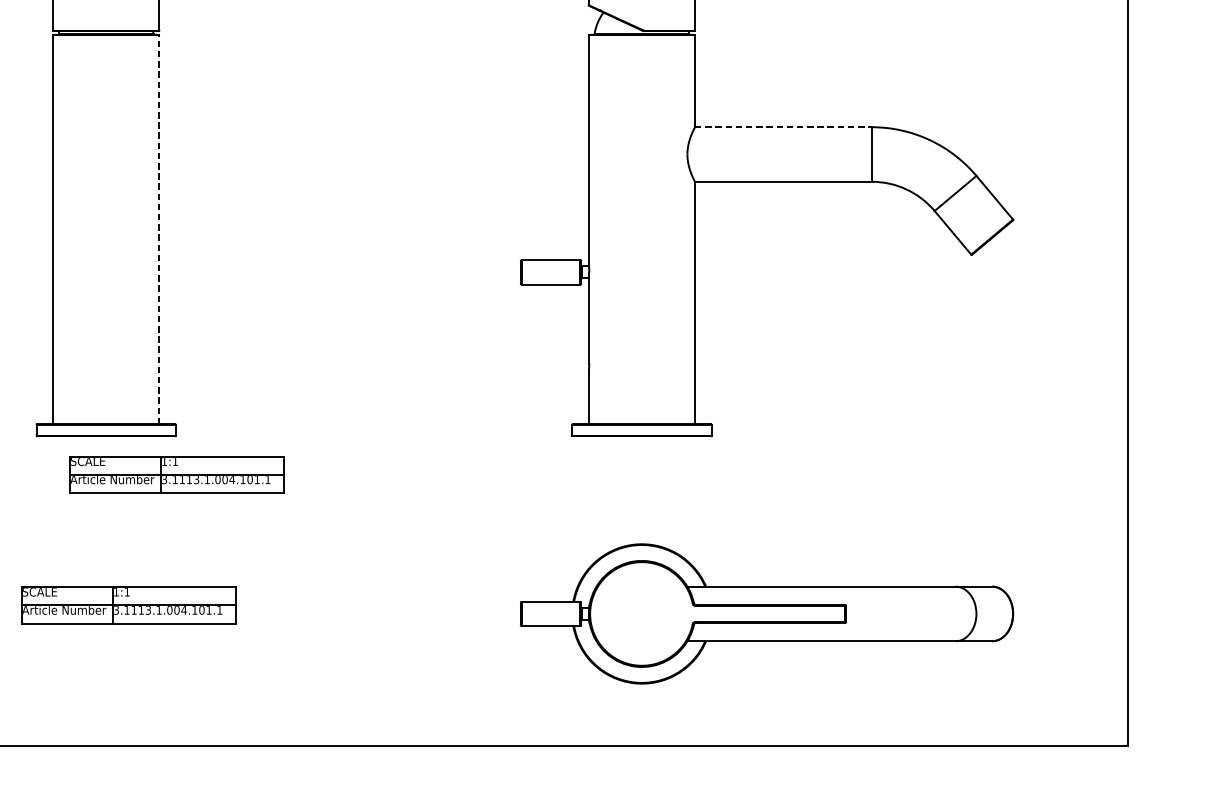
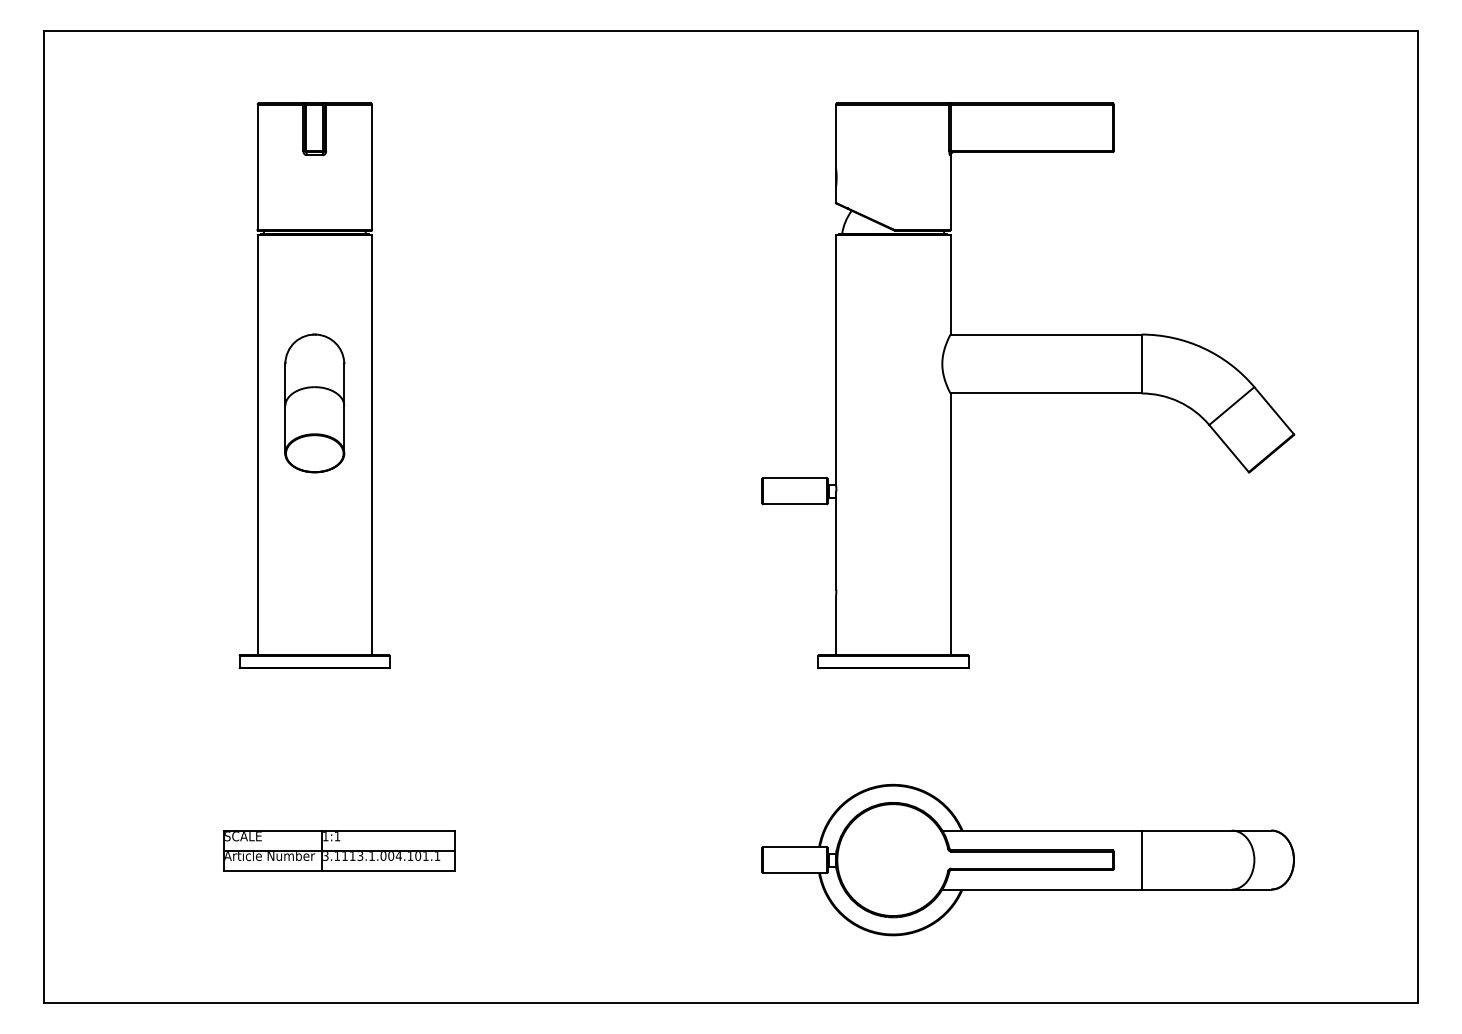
line: (783, 127) -> (1046, 334), dashed -> solid
part: (105, 191) -> (314, 403), added
line: (159, 229) -> (372, 445), dashed -> solid
part: (177, 474) -> (391, 709), removed
line: (871, 613) -> (1141, 859), added

